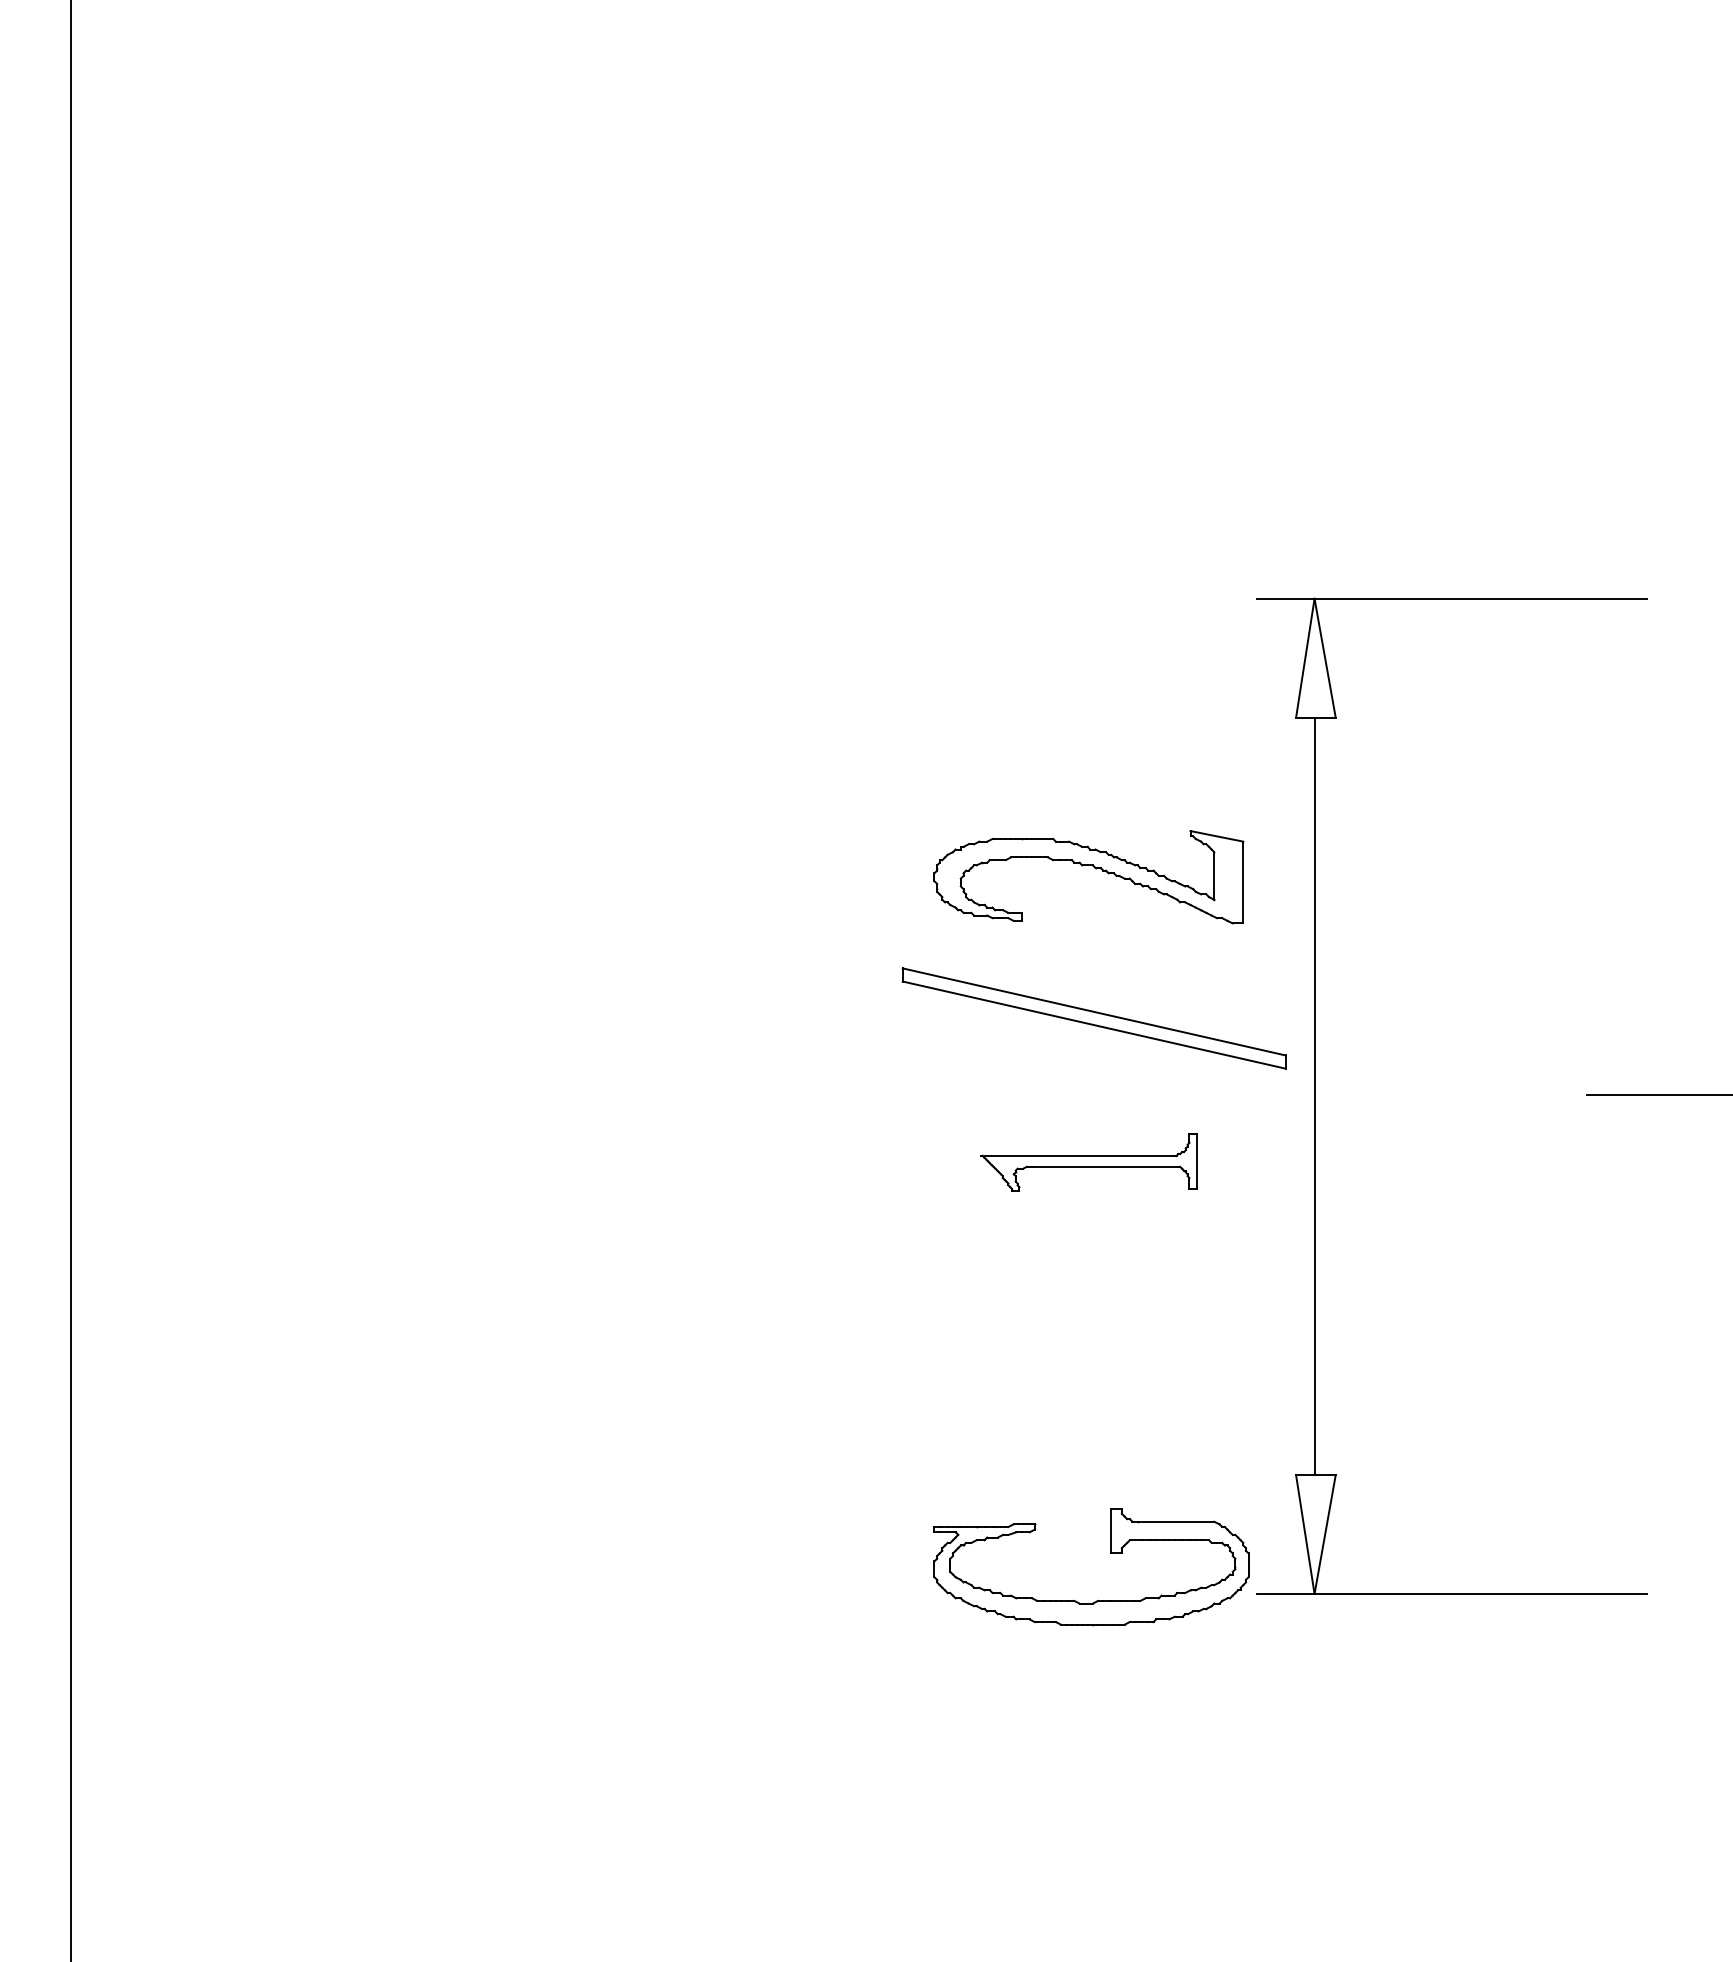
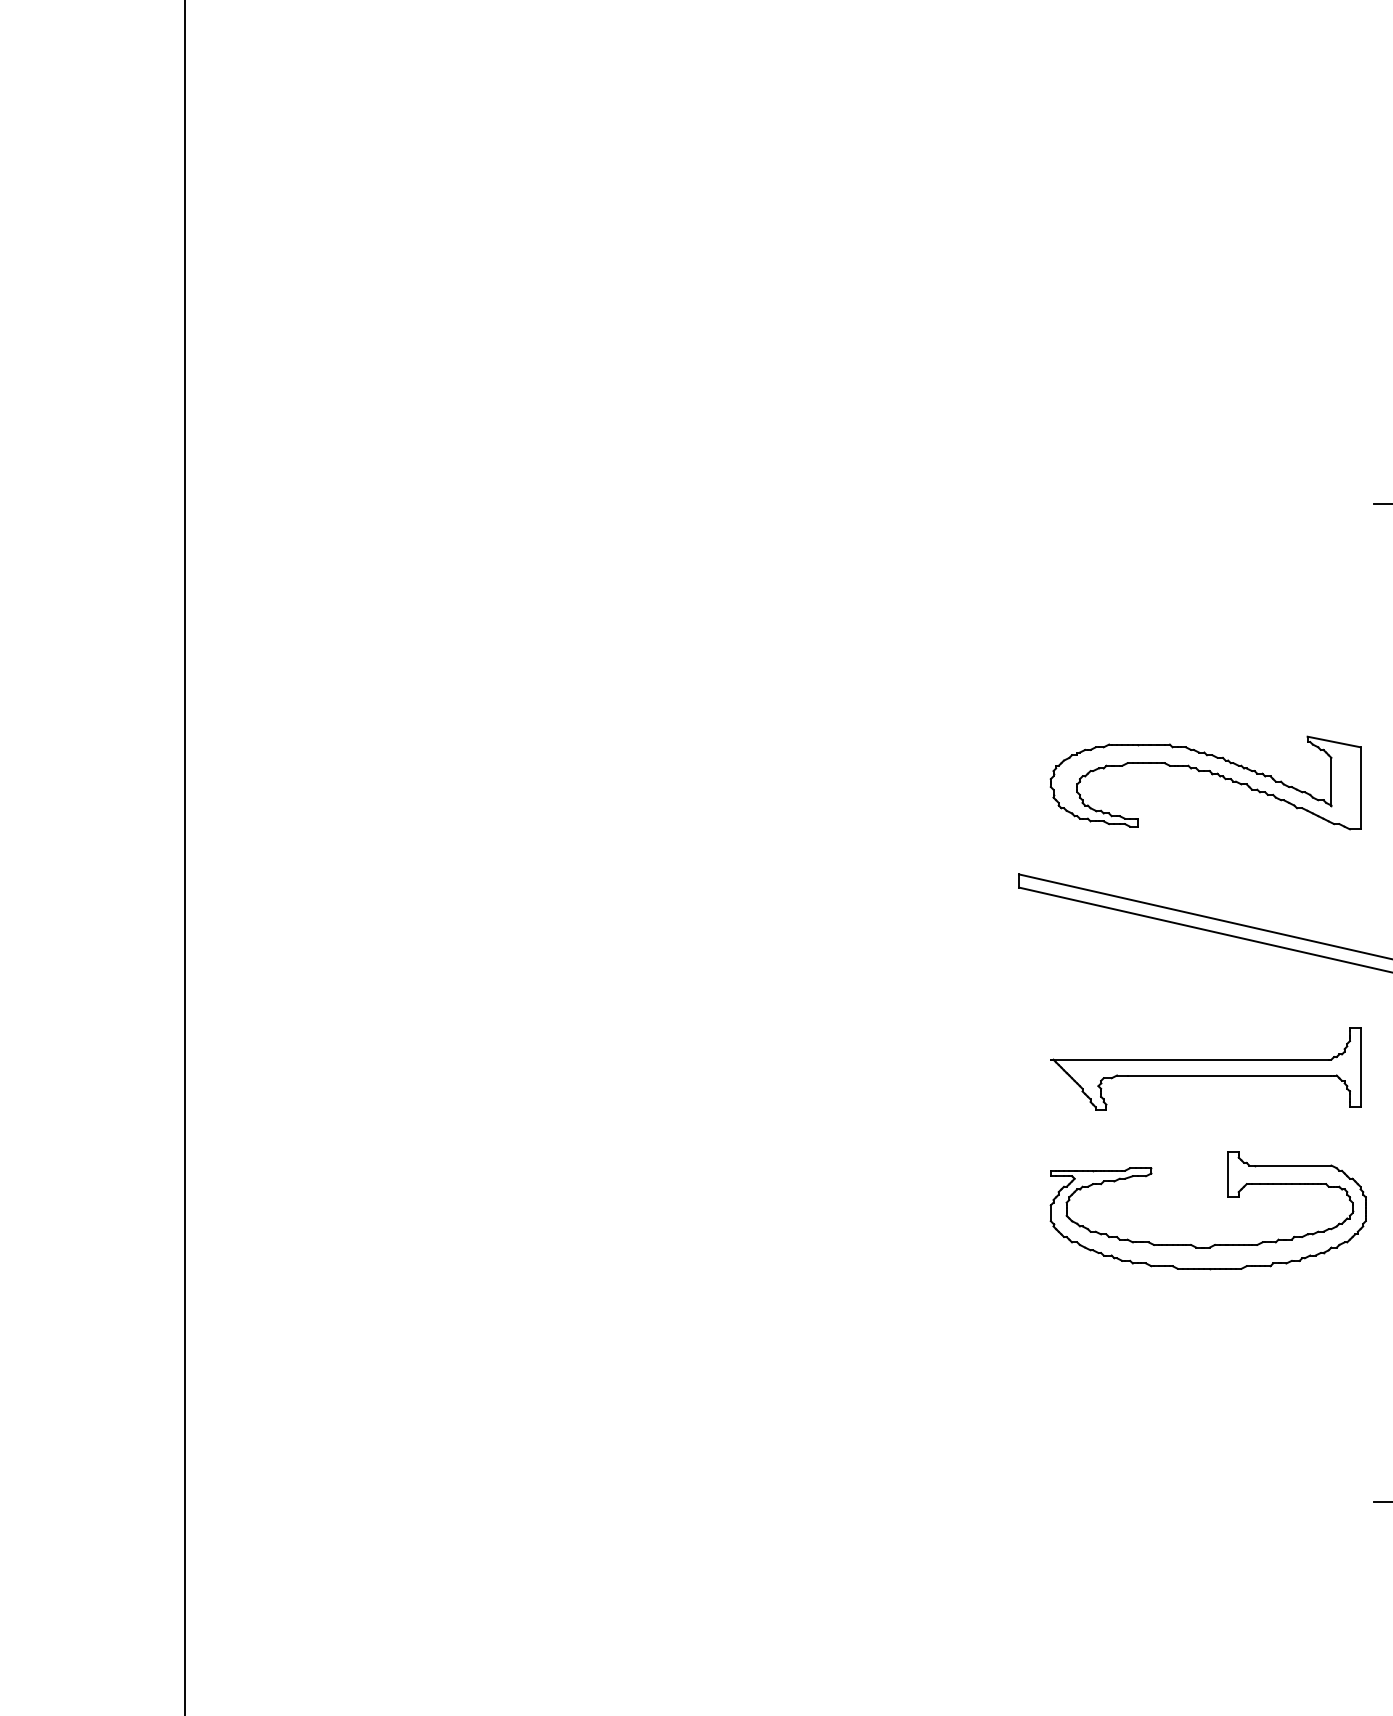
part: (1088, 1161) -> (1205, 1068), size x1.43
part: (1110, 1553) -> (1227, 1197), moved

